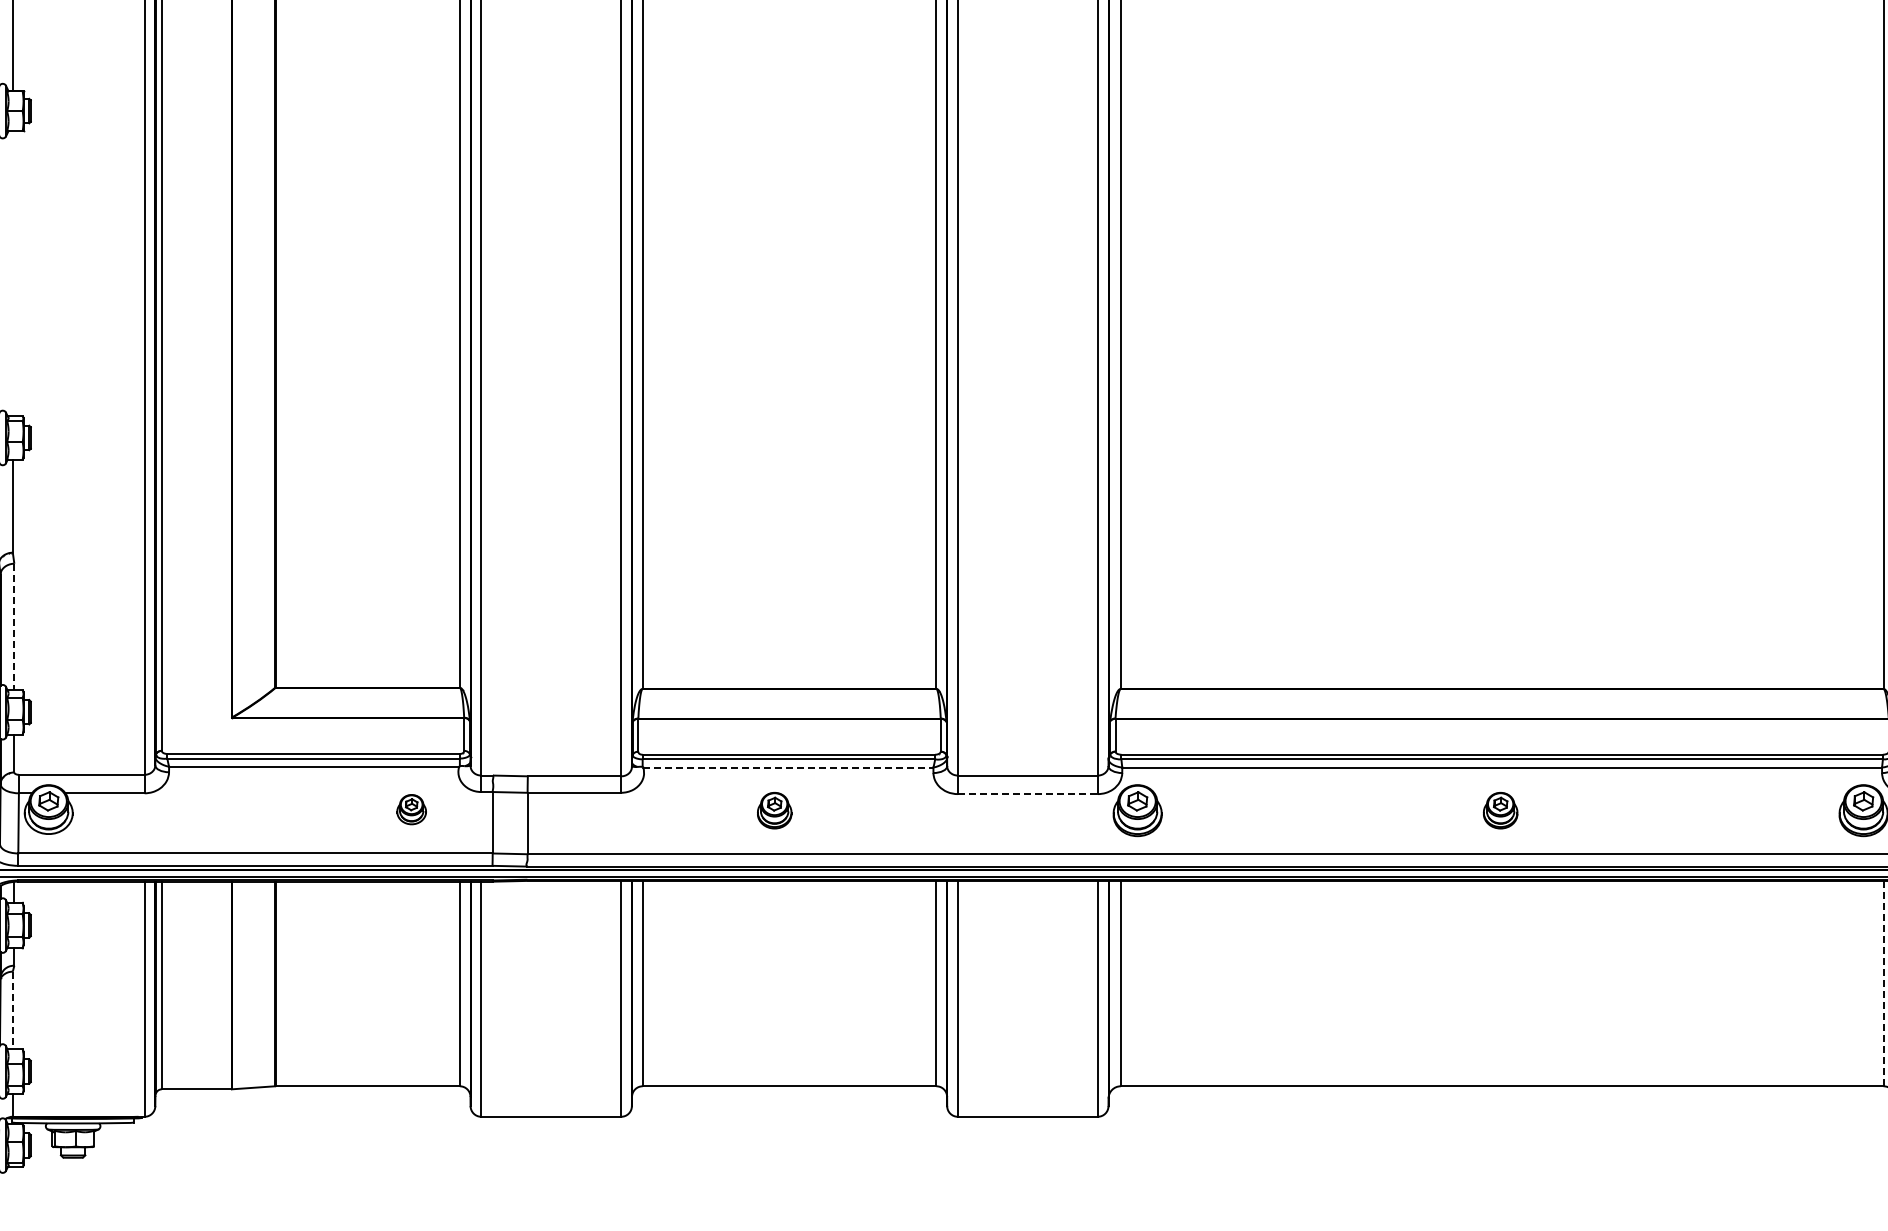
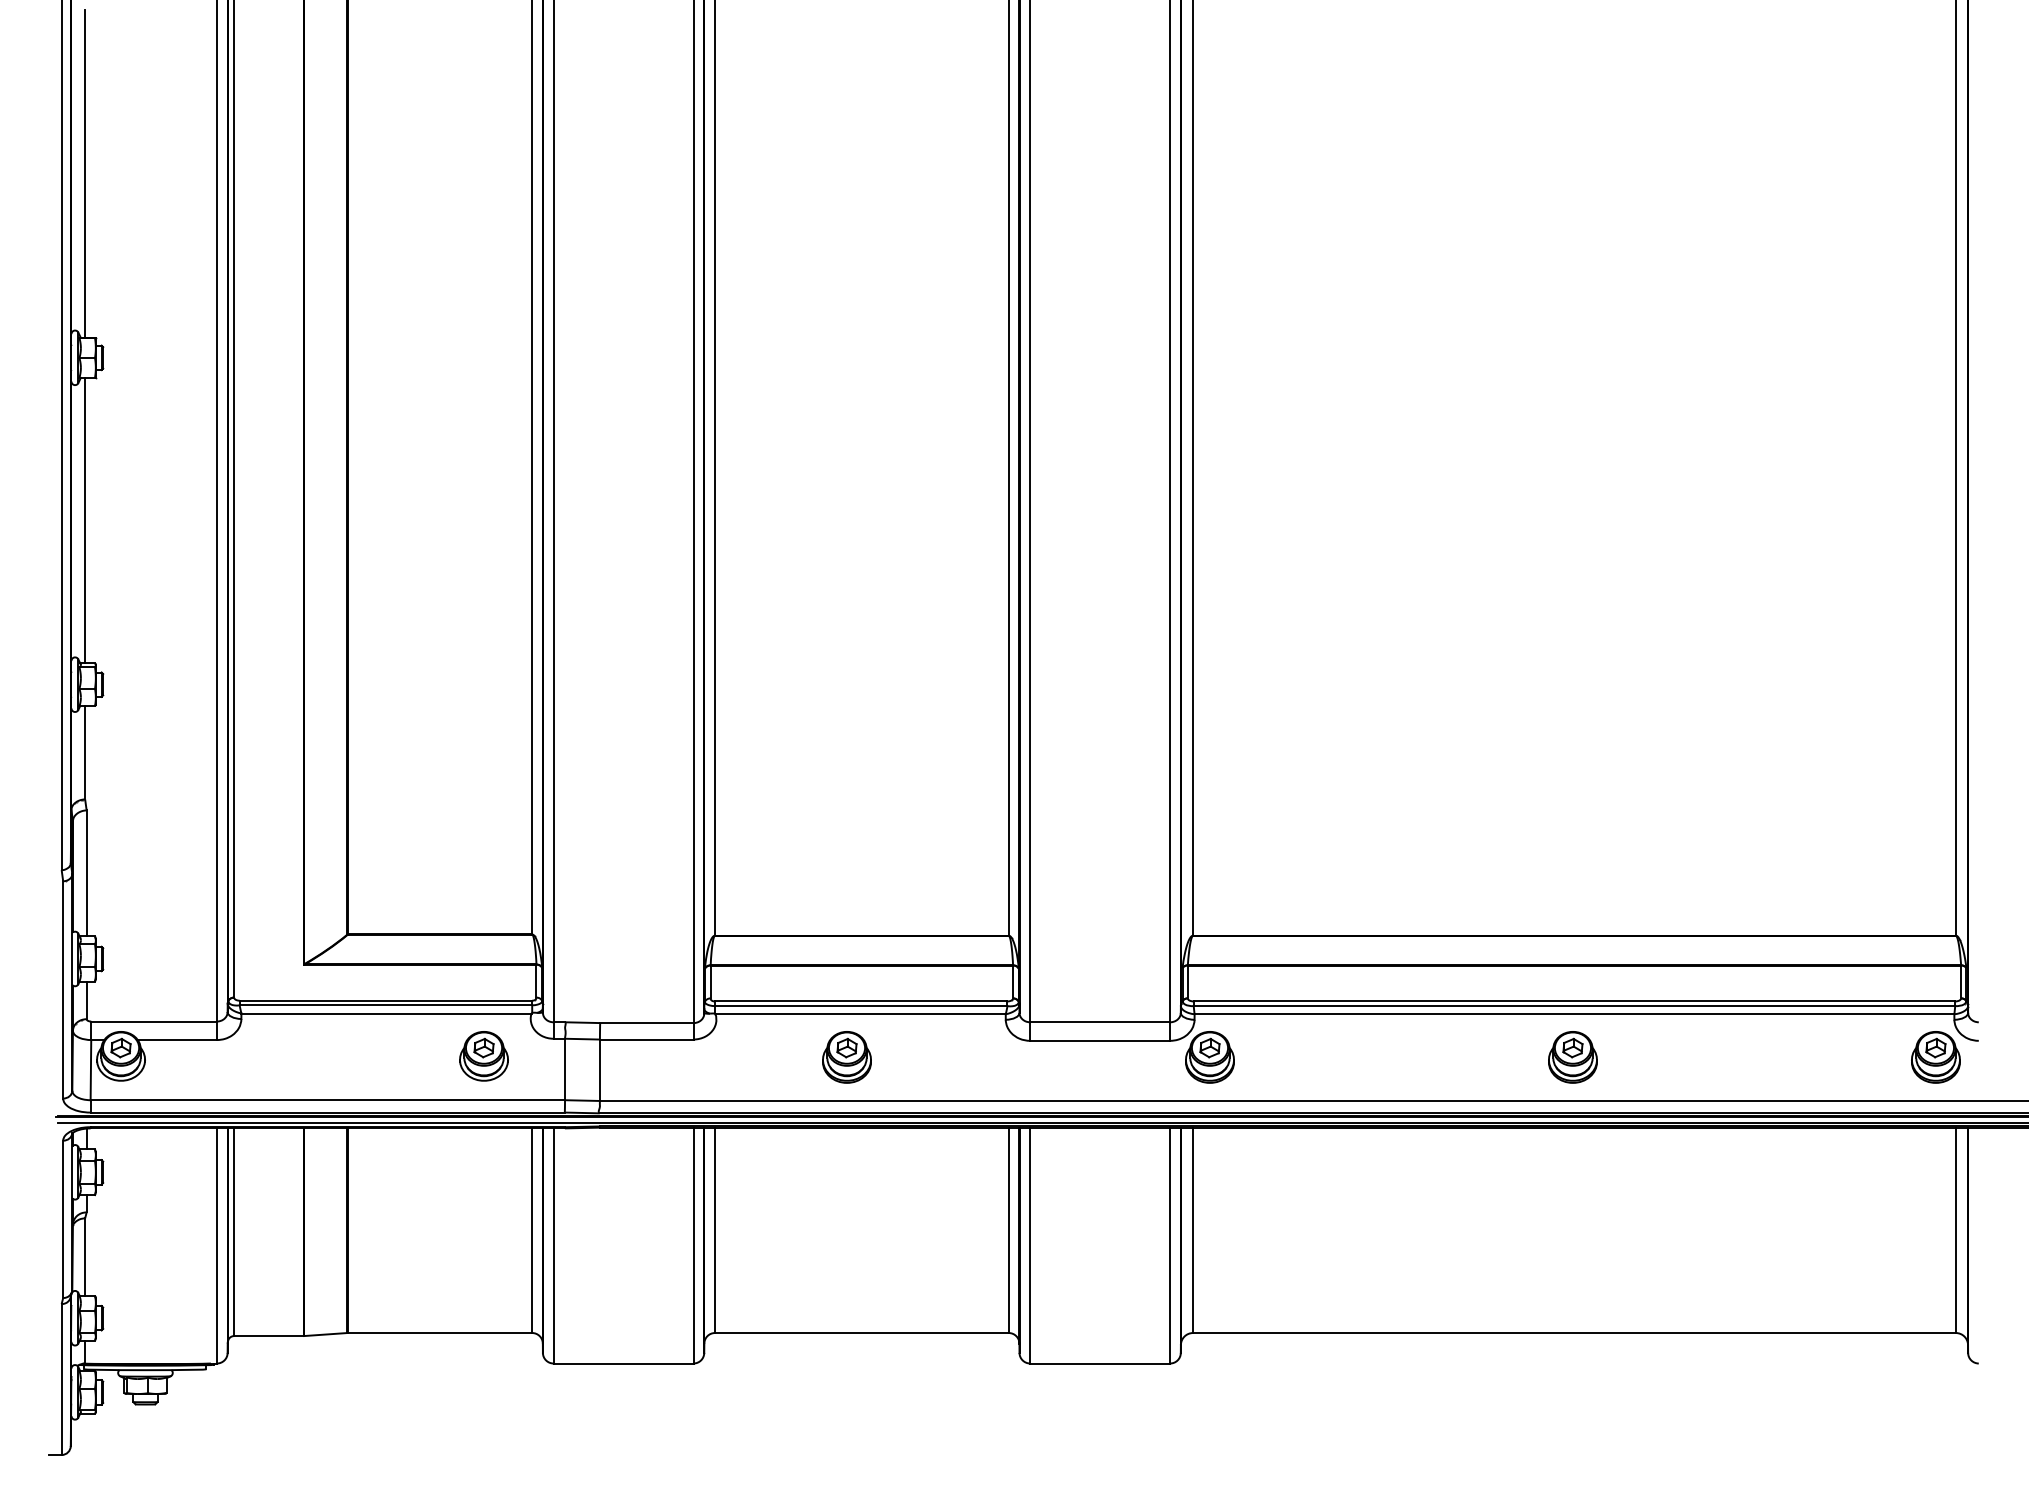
line: (13, 273) -> (85, 520), added
line: (14, 626) -> (86, 873), dashed -> solid
line: (789, 767) -> (861, 1014), dashed -> solid
line: (1028, 793) -> (1100, 1040), dashed -> solid
part: (411, 809) -> (483, 1056), size x1.67
part: (774, 810) -> (846, 1057), size x1.43
part: (1500, 810) -> (1572, 1057), size x1.43
line: (1883, 983) -> (1955, 1230), dashed -> solid
line: (13, 1010) -> (85, 1257), dashed -> solid

